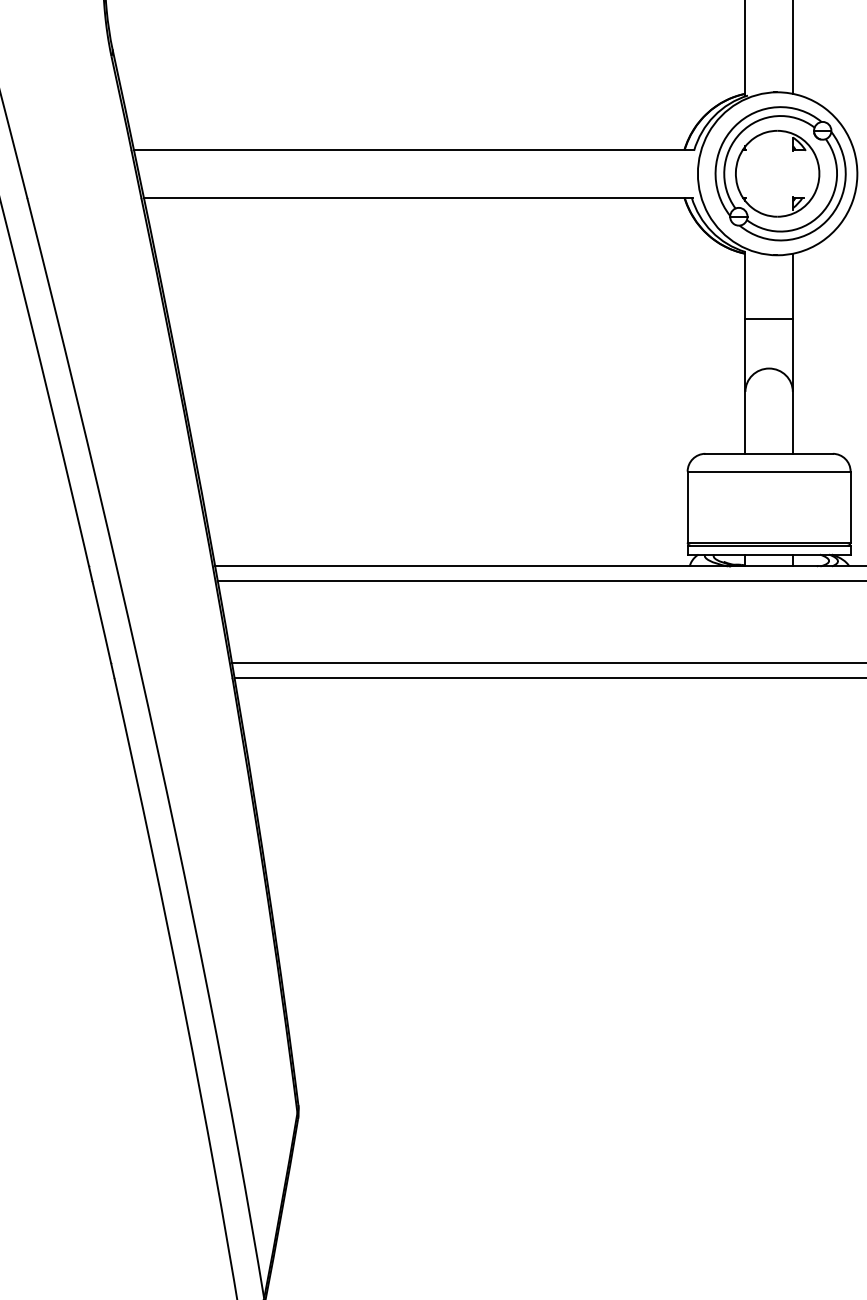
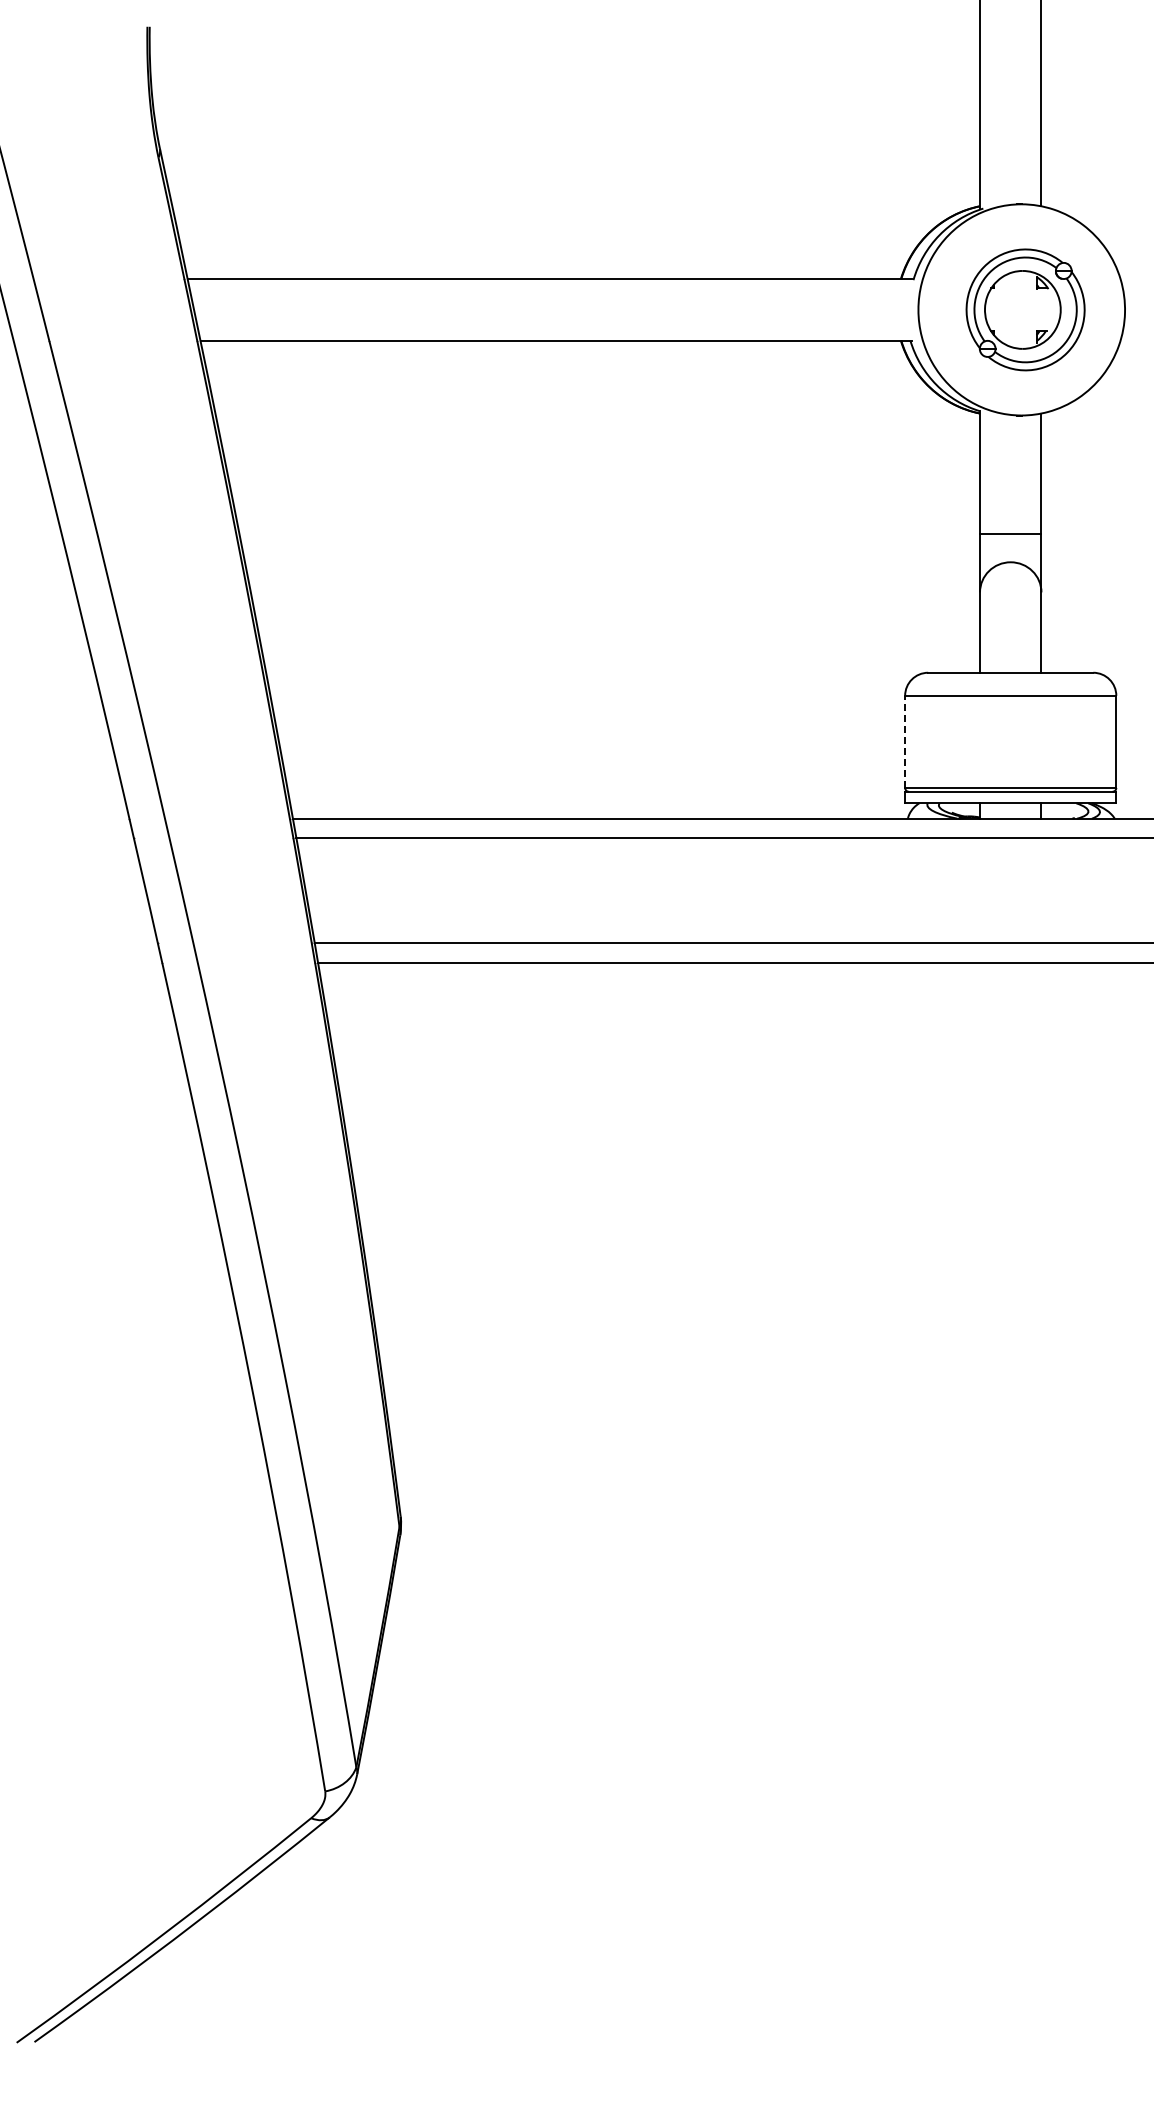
part: (780, 173) -> (1025, 309), size x0.7
line: (768, 319) -> (1010, 534), moved
line: (687, 506) -> (905, 741), solid -> dashed

